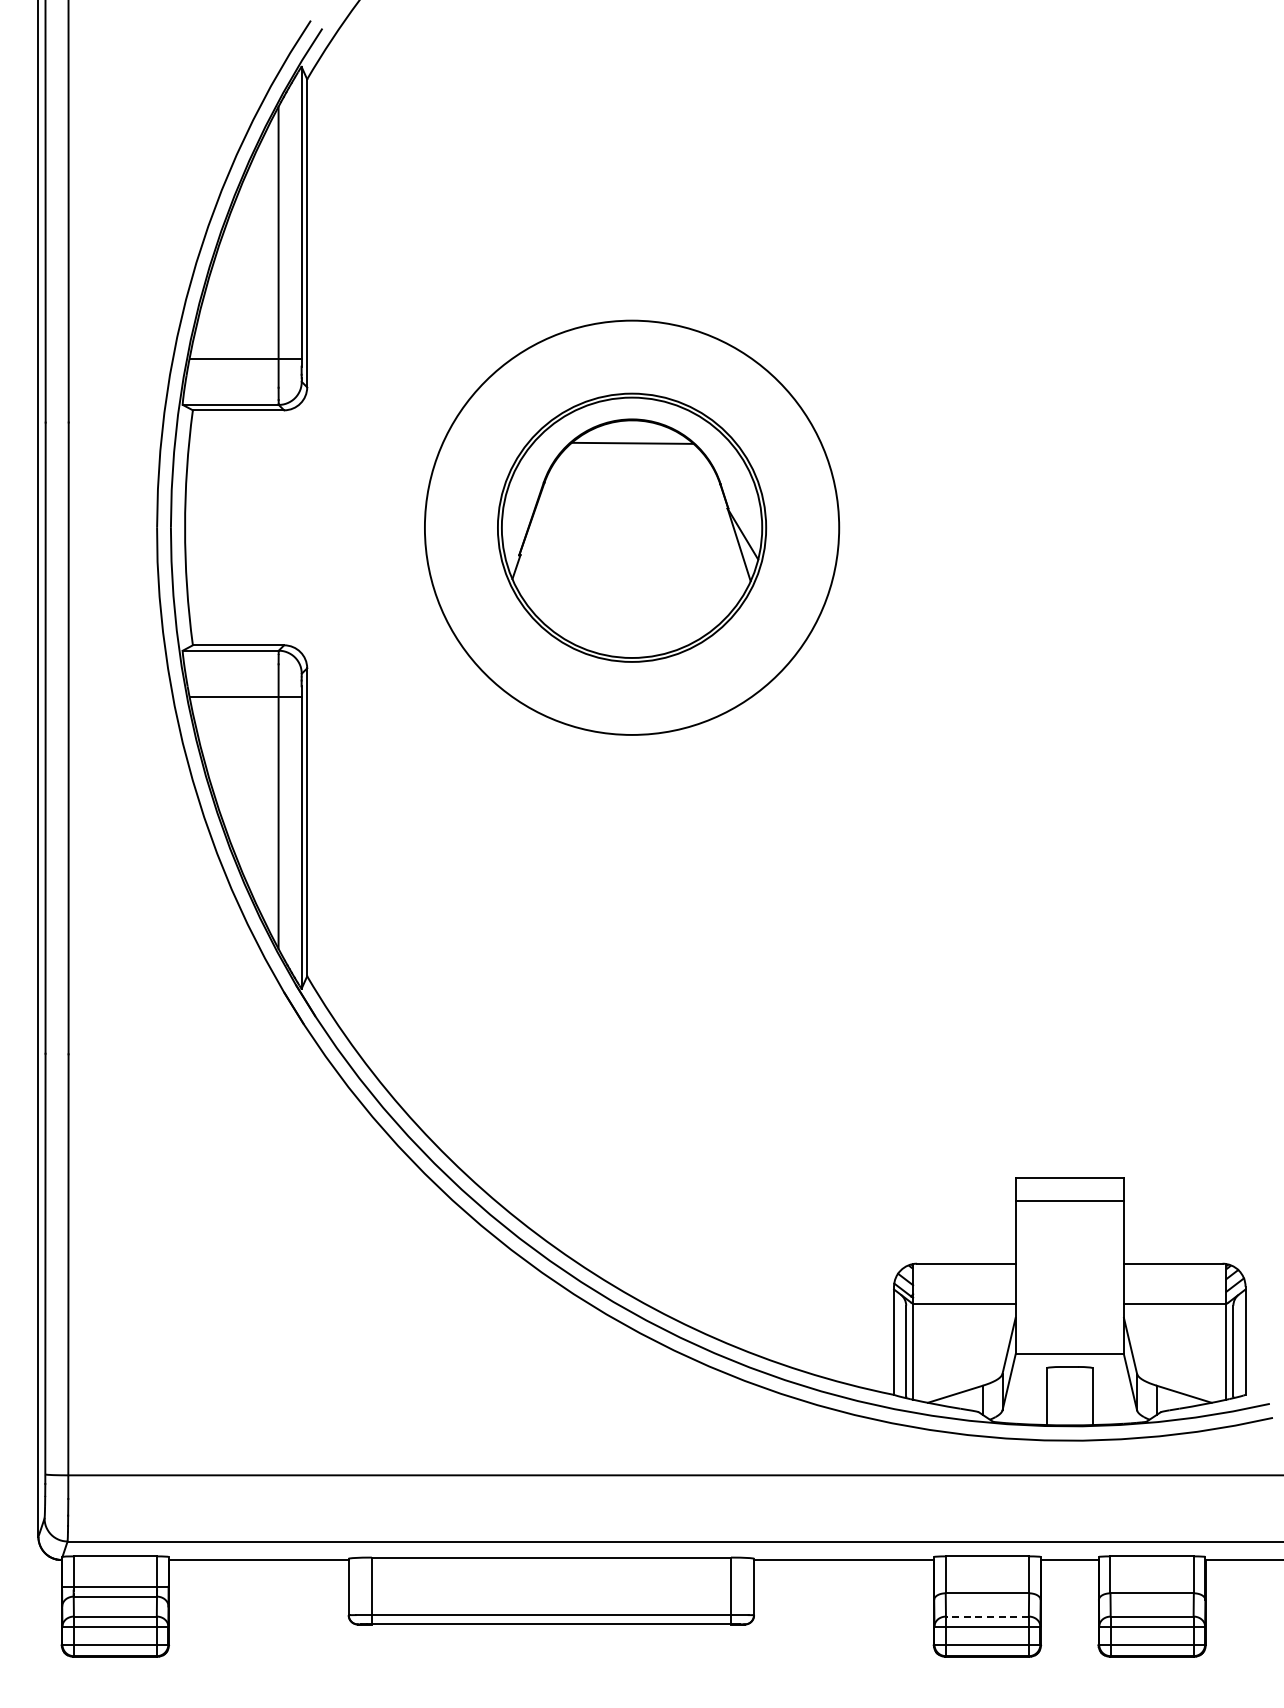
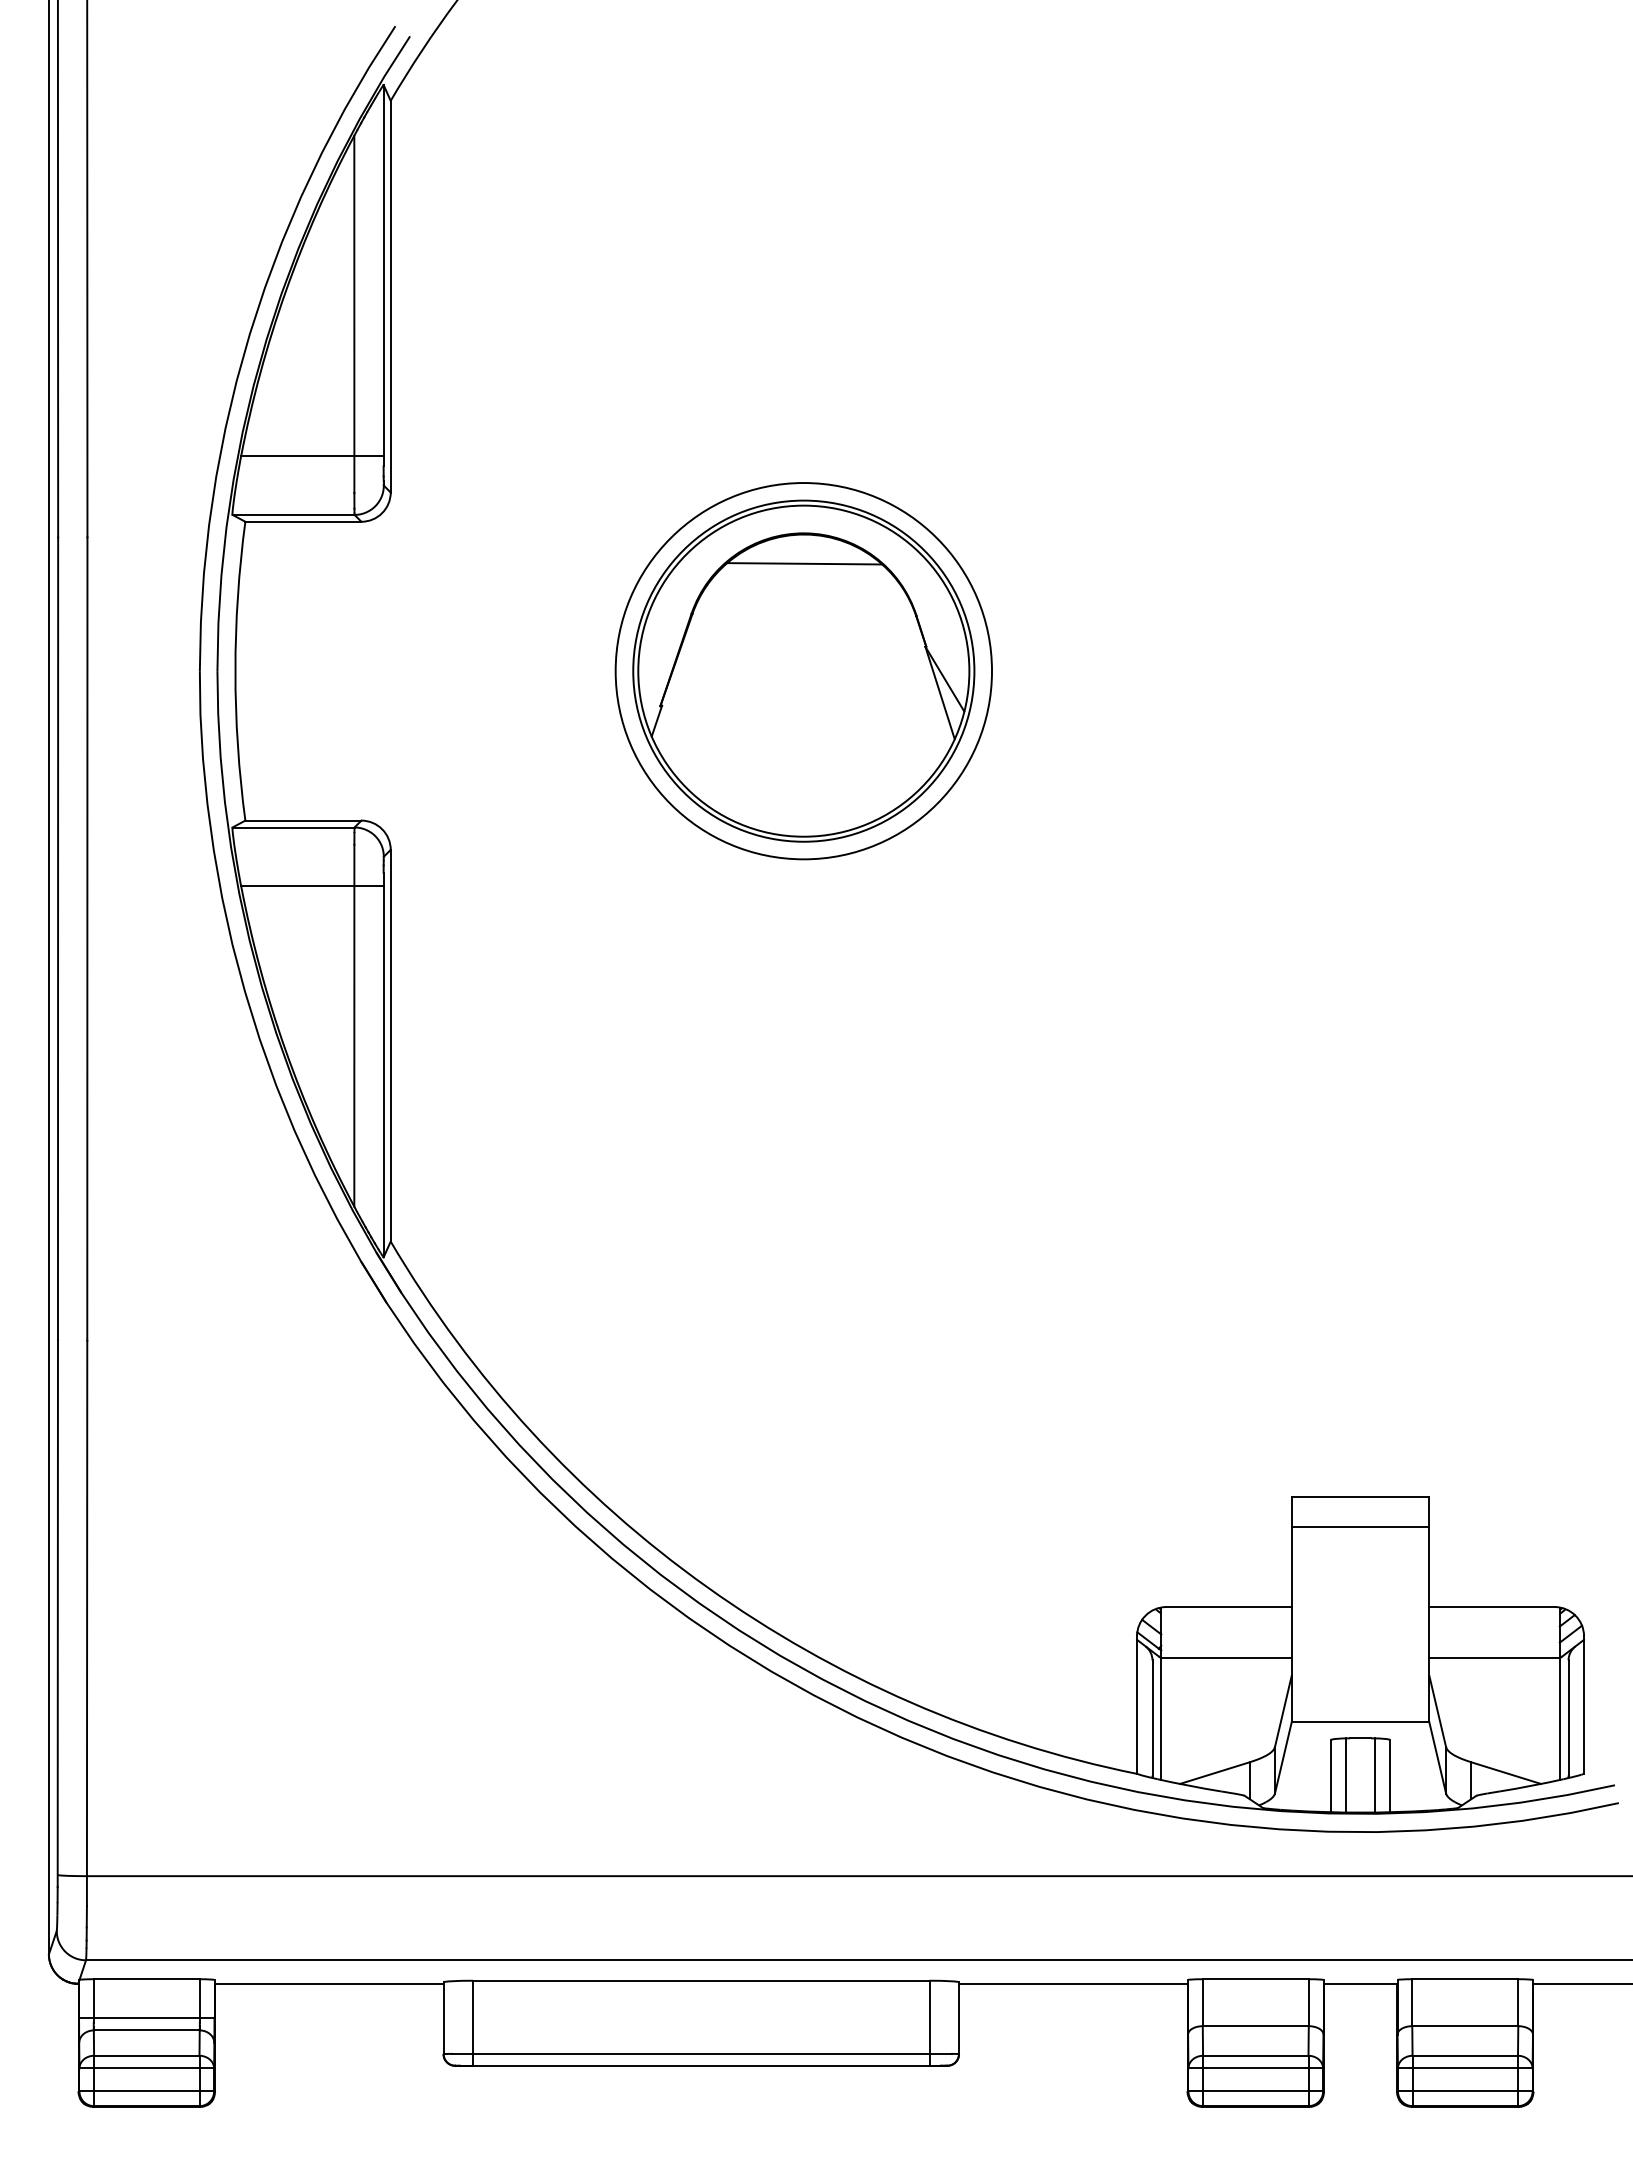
circle: (632, 527) -> (804, 670), size x0.71
line: (1058, 1396) -> (1346, 1775), added
line: (1081, 1396) -> (1375, 1775), added
line: (986, 1616) -> (1254, 2055), dashed -> solid

